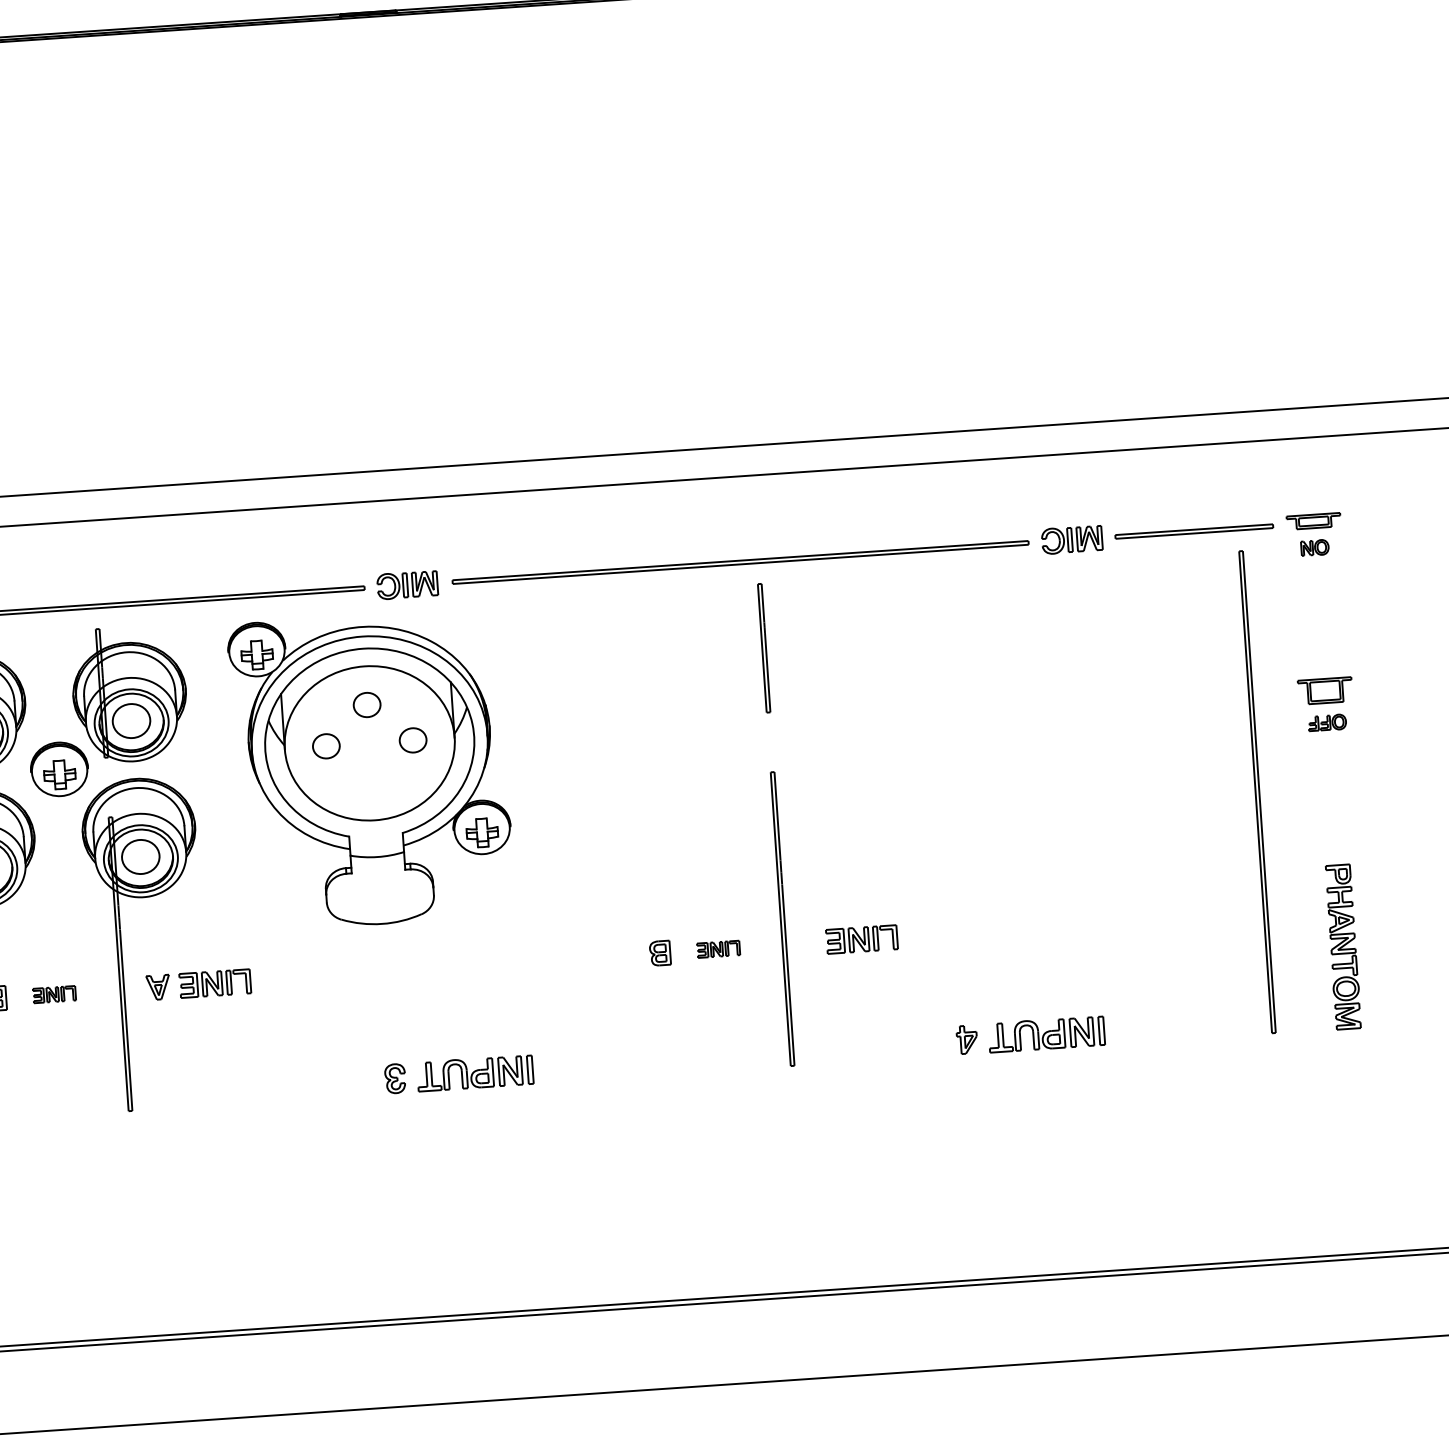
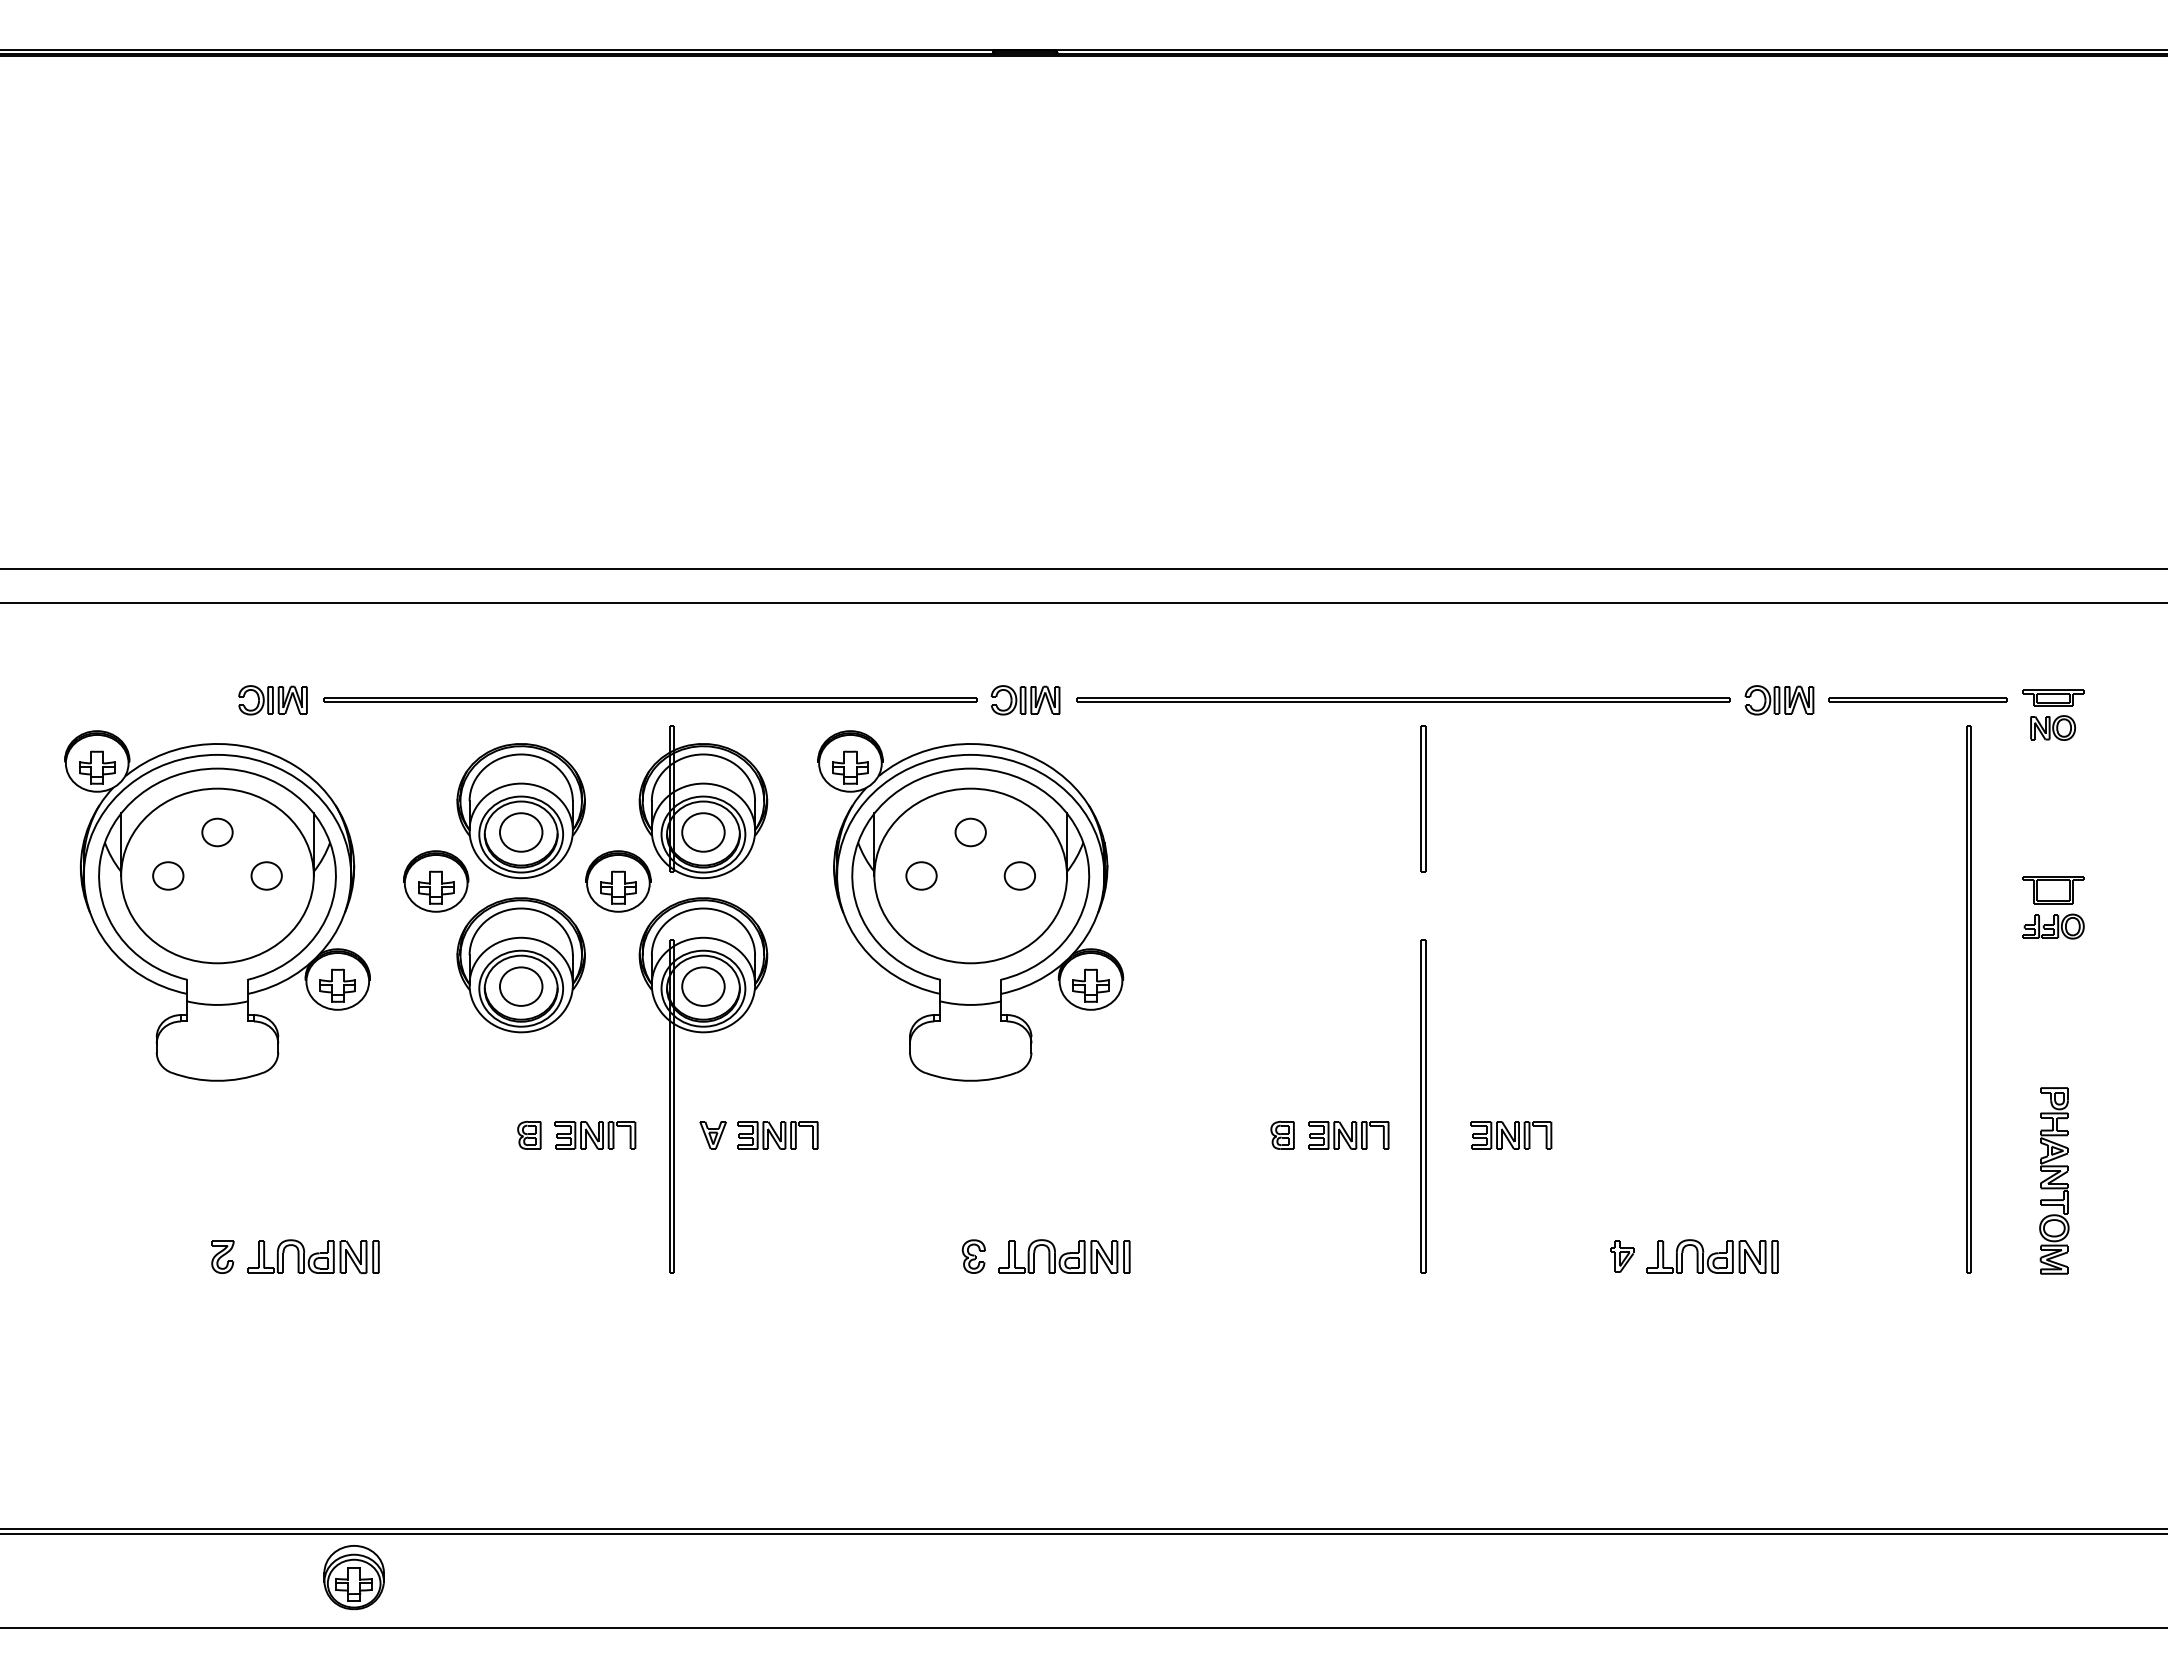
part: (1314, 547) -> (2052, 727), size x1.43
part: (1327, 722) -> (2053, 926), size x1.43
part: (718, 949) -> (1348, 1135), size x1.67
part: (54, 994) -> (595, 1135), size x1.67

